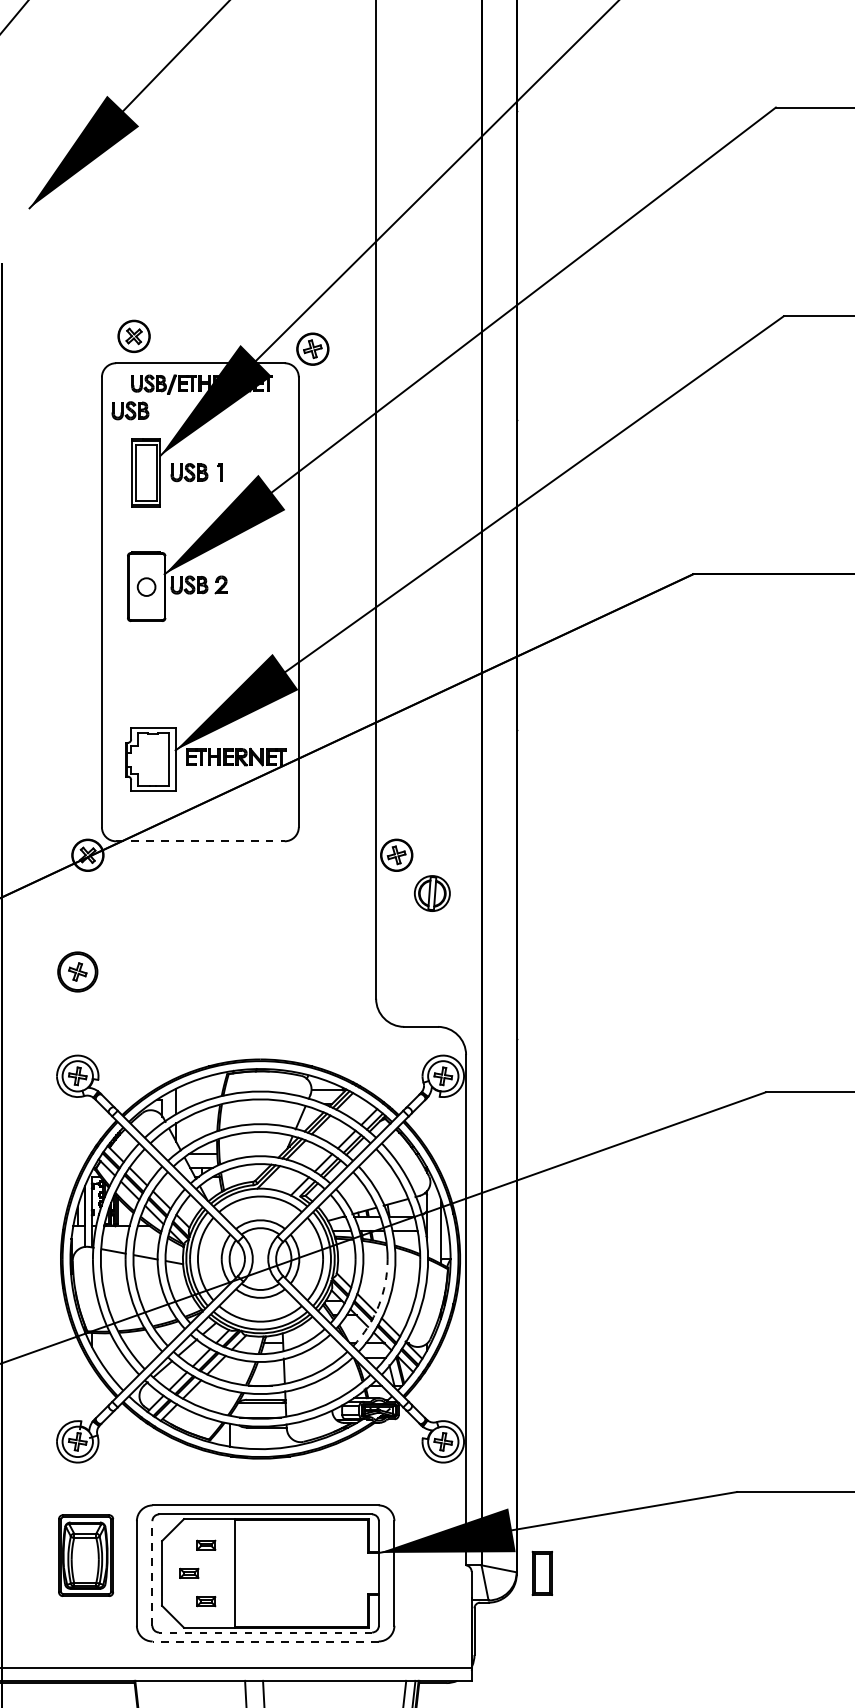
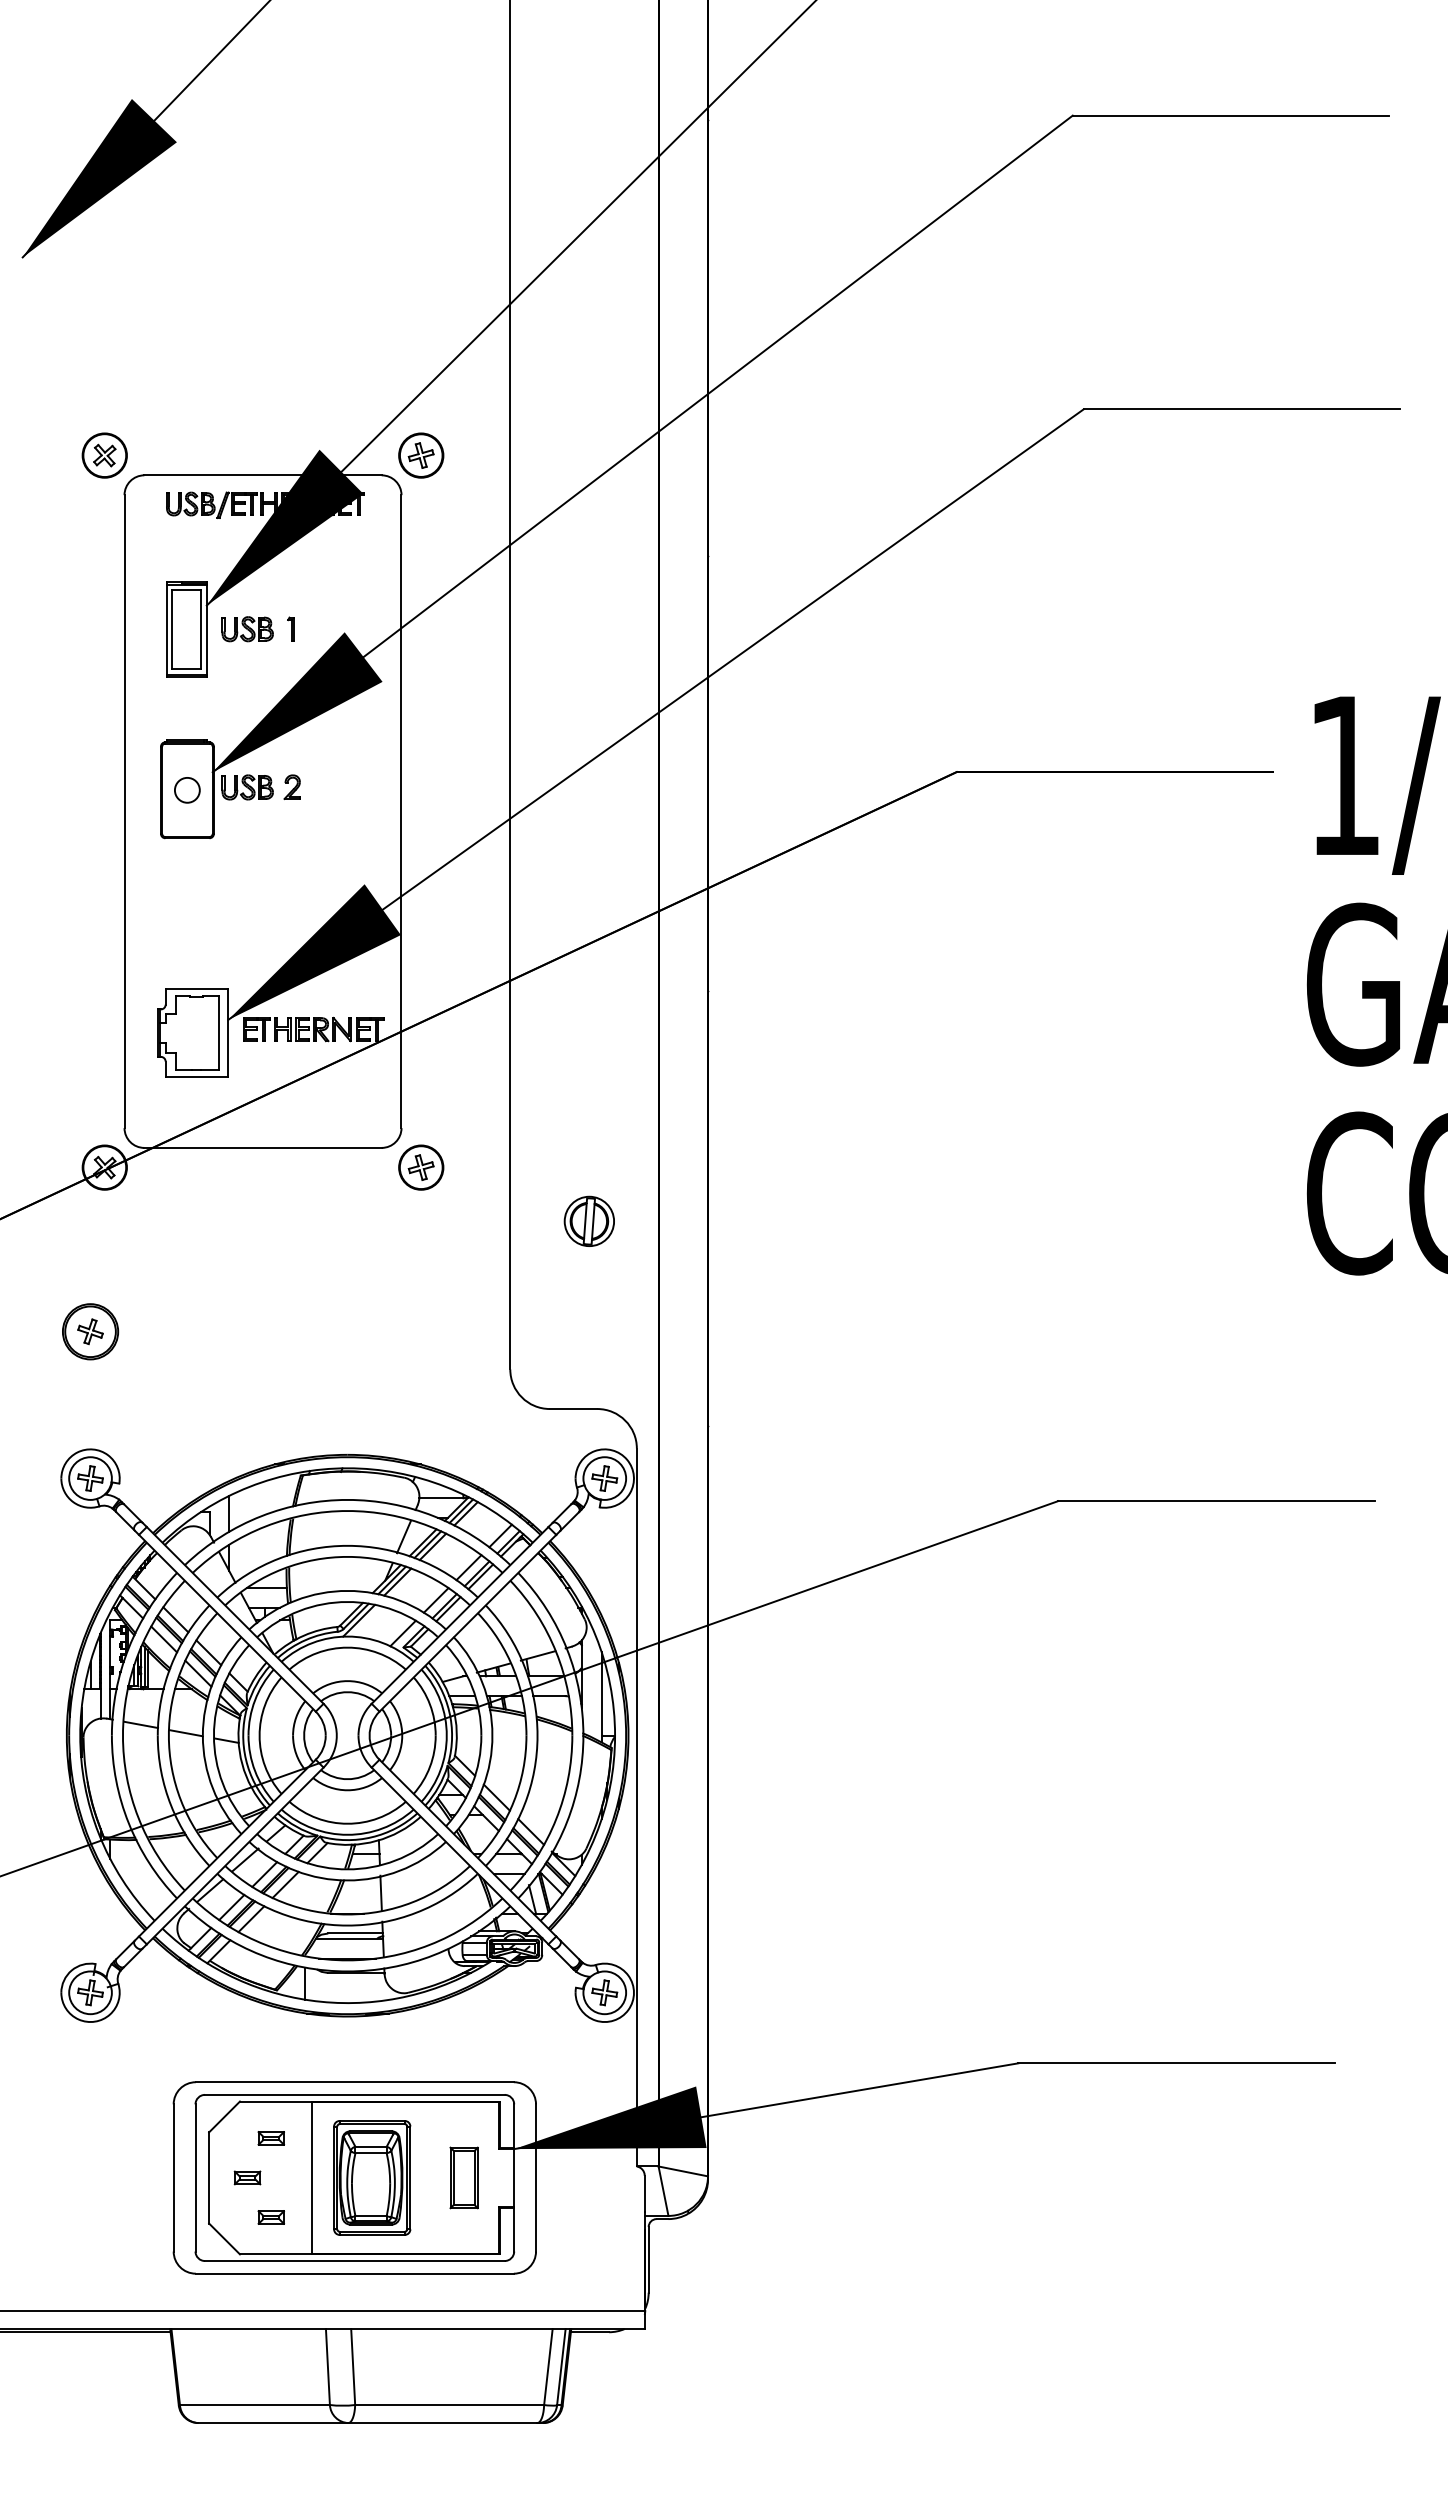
part: (133, 336) -> (104, 455), moved
part: (130, 410) -> (164, 542), removed
line: (200, 841) -> (263, 1147), dashed -> solid
part: (396, 855) -> (421, 1167), moved
arc: (378, 1305) -> (513, 1801), dashed -> solid
part: (86, 1555) -> (372, 2177), moved
line: (152, 1573) -> (195, 2177), dashed -> solid
part: (541, 1573) -> (463, 2177), moved
line: (265, 1632) -> (354, 2261), dashed -> solid
line: (265, 1641) -> (354, 2273), dashed -> solid

